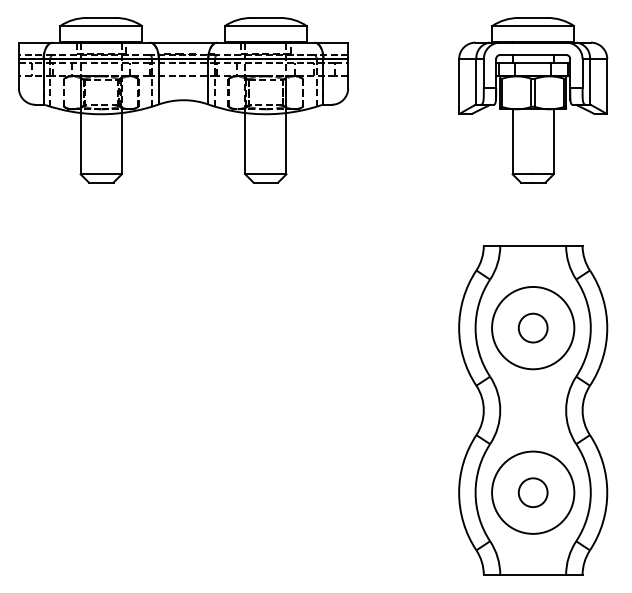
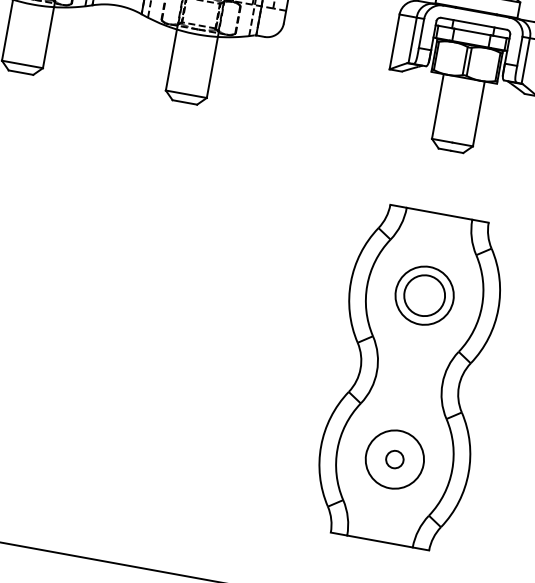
circle: (532, 327) -> (424, 294), size x1.4
circle: (533, 327) -> (425, 295), size x0.7
circle: (532, 492) -> (394, 459), size x0.6
circle: (533, 492) -> (395, 459), size x0.7

